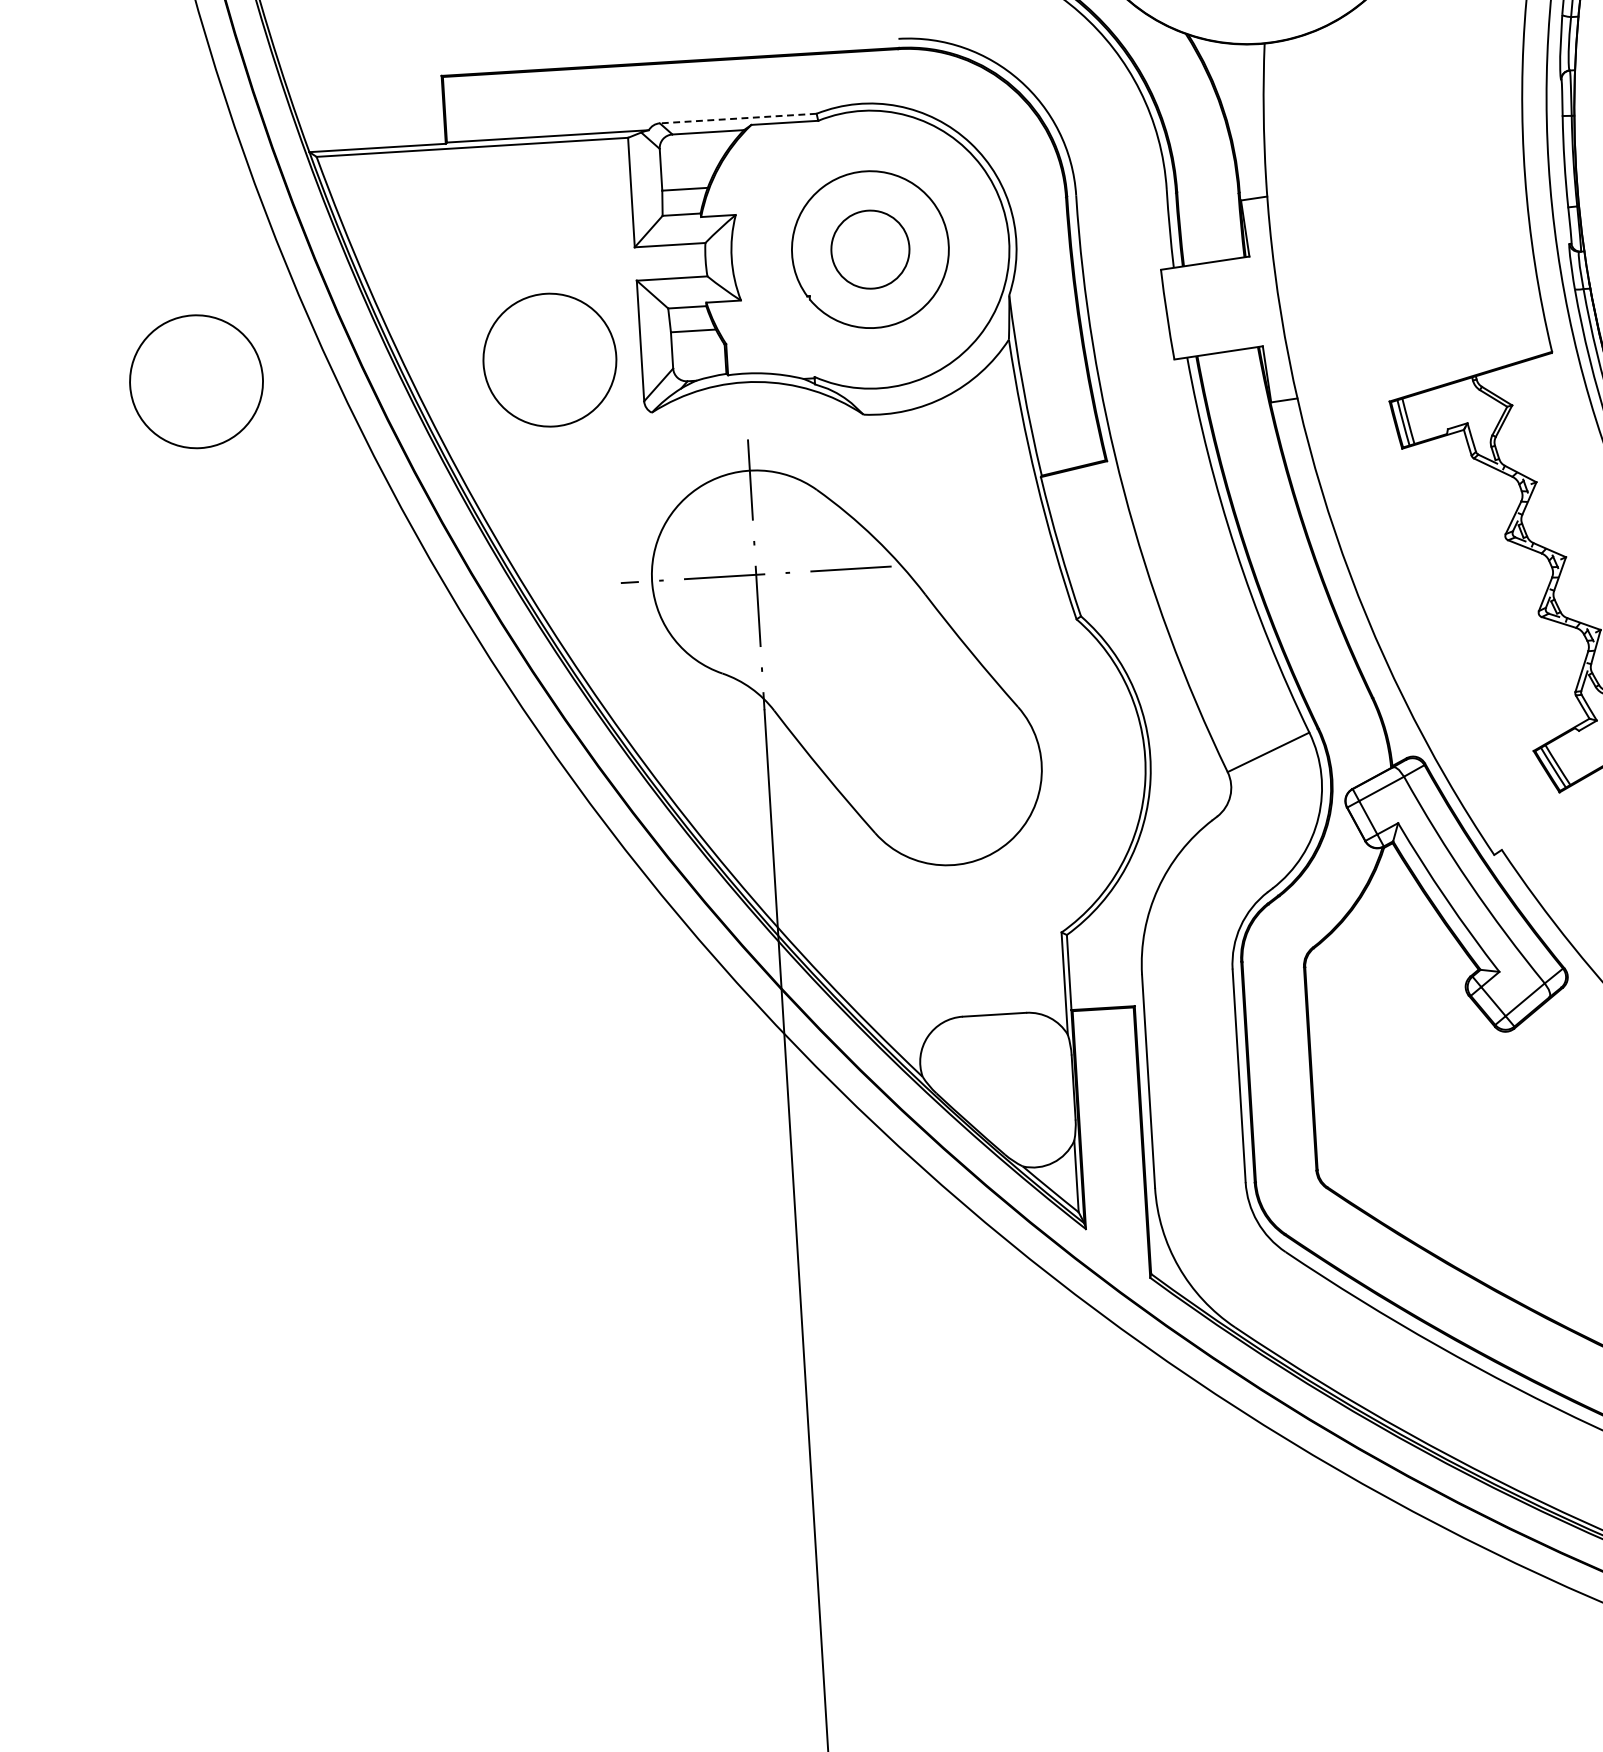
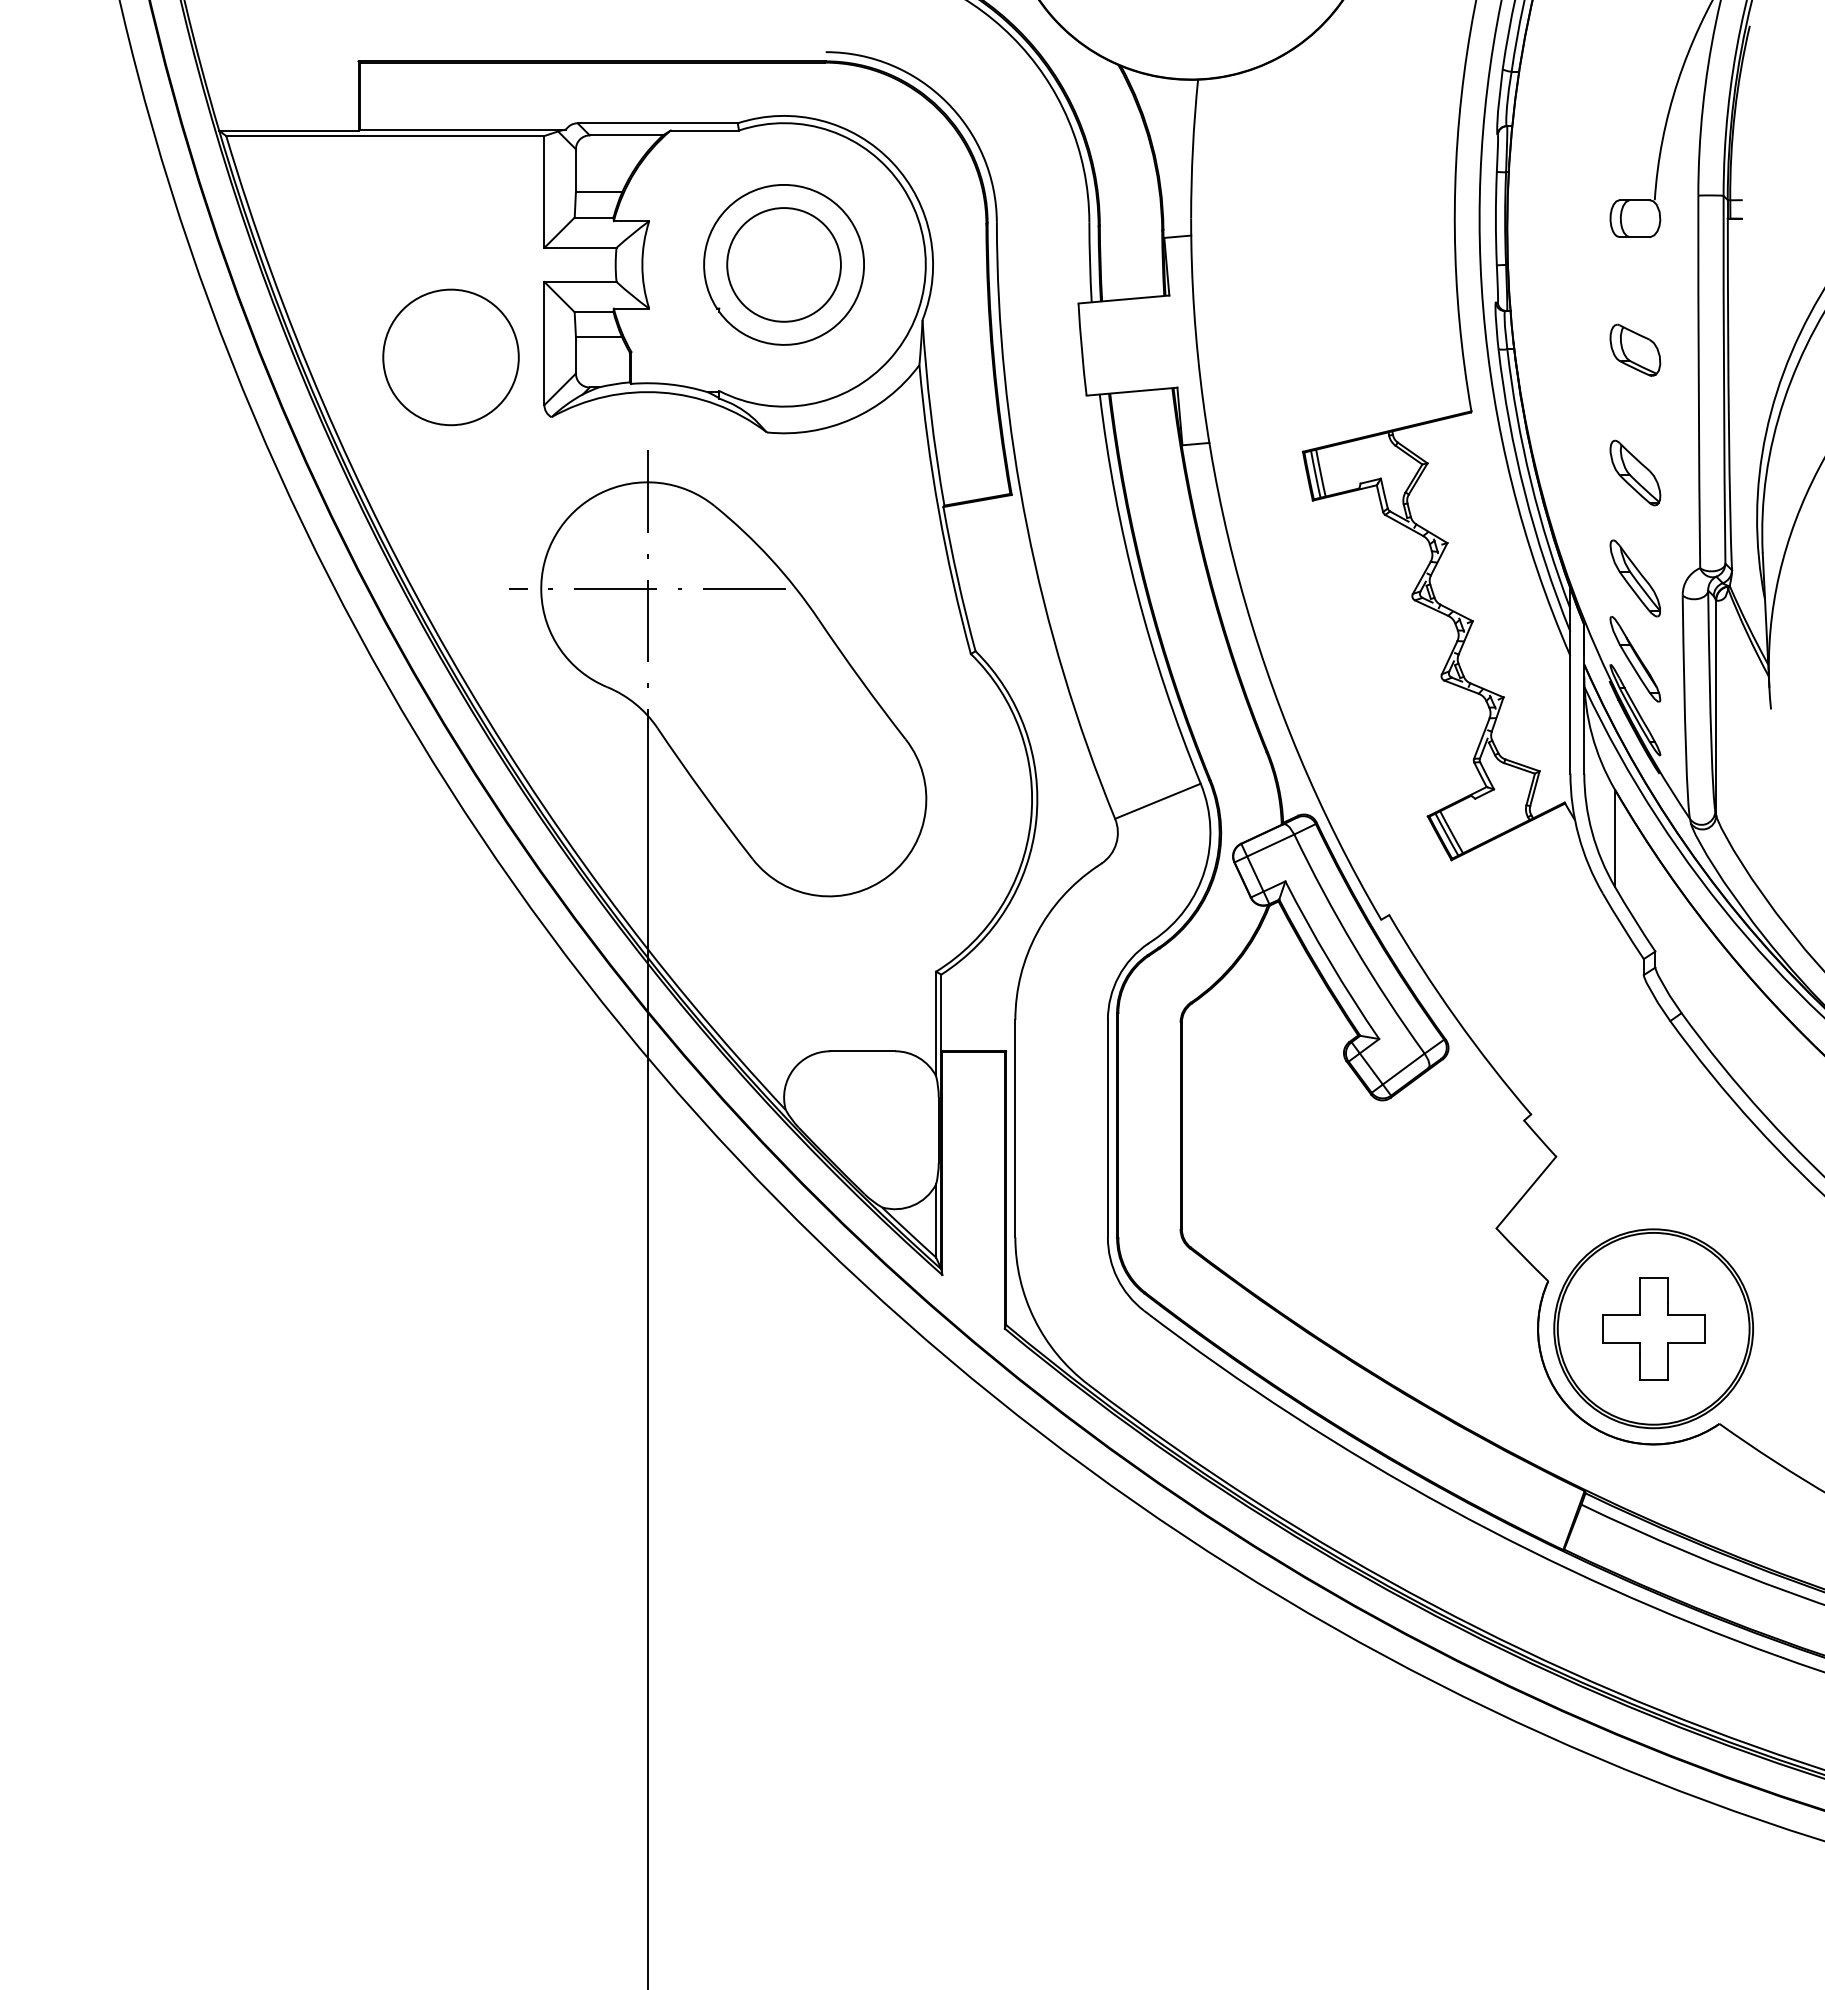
line: (738, 118) -> (657, 123), dashed -> solid
circle: (869, 249) -> (783, 264), size x1.43
circle: (195, 381) -> (89, 357), removed

